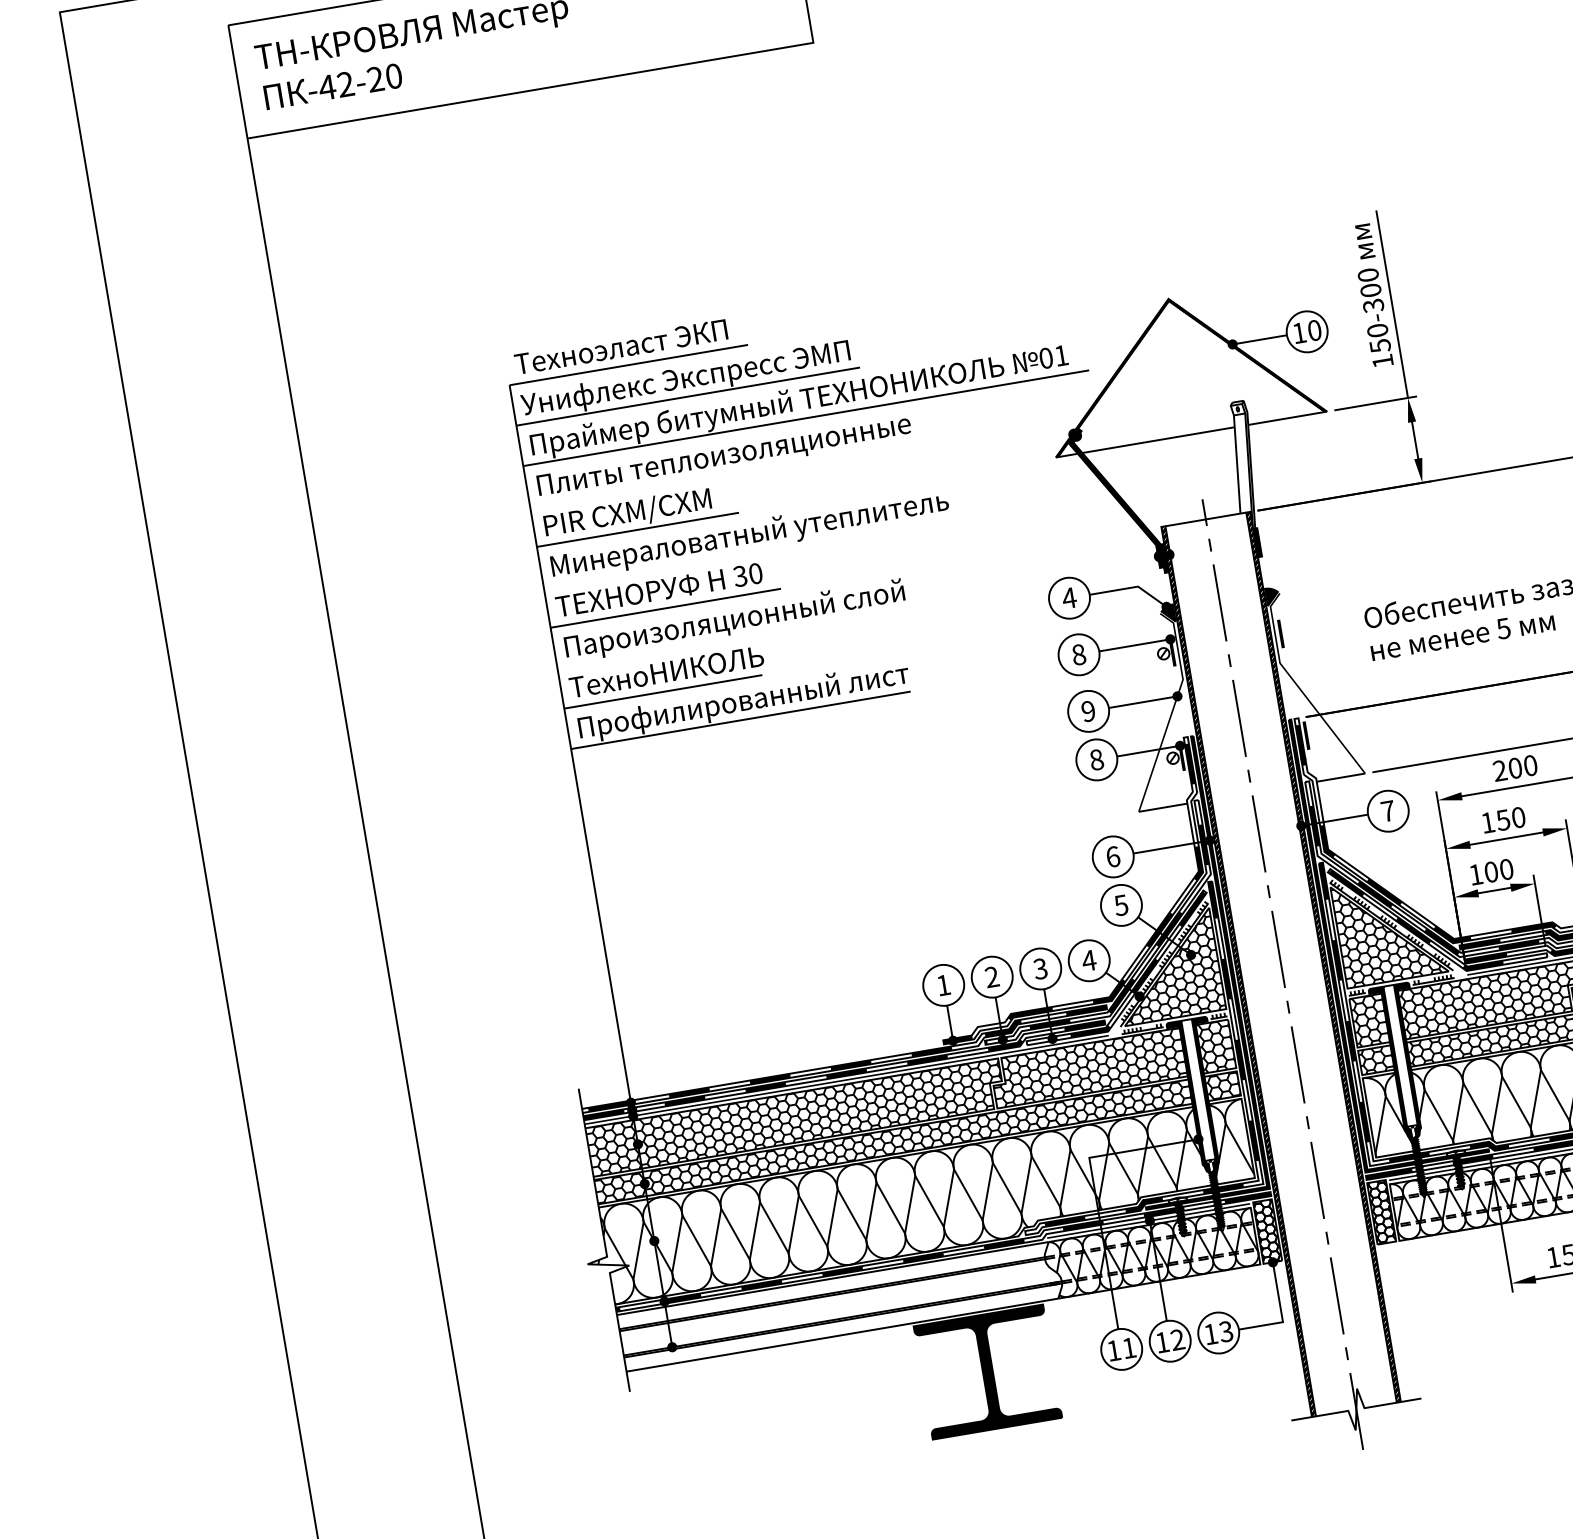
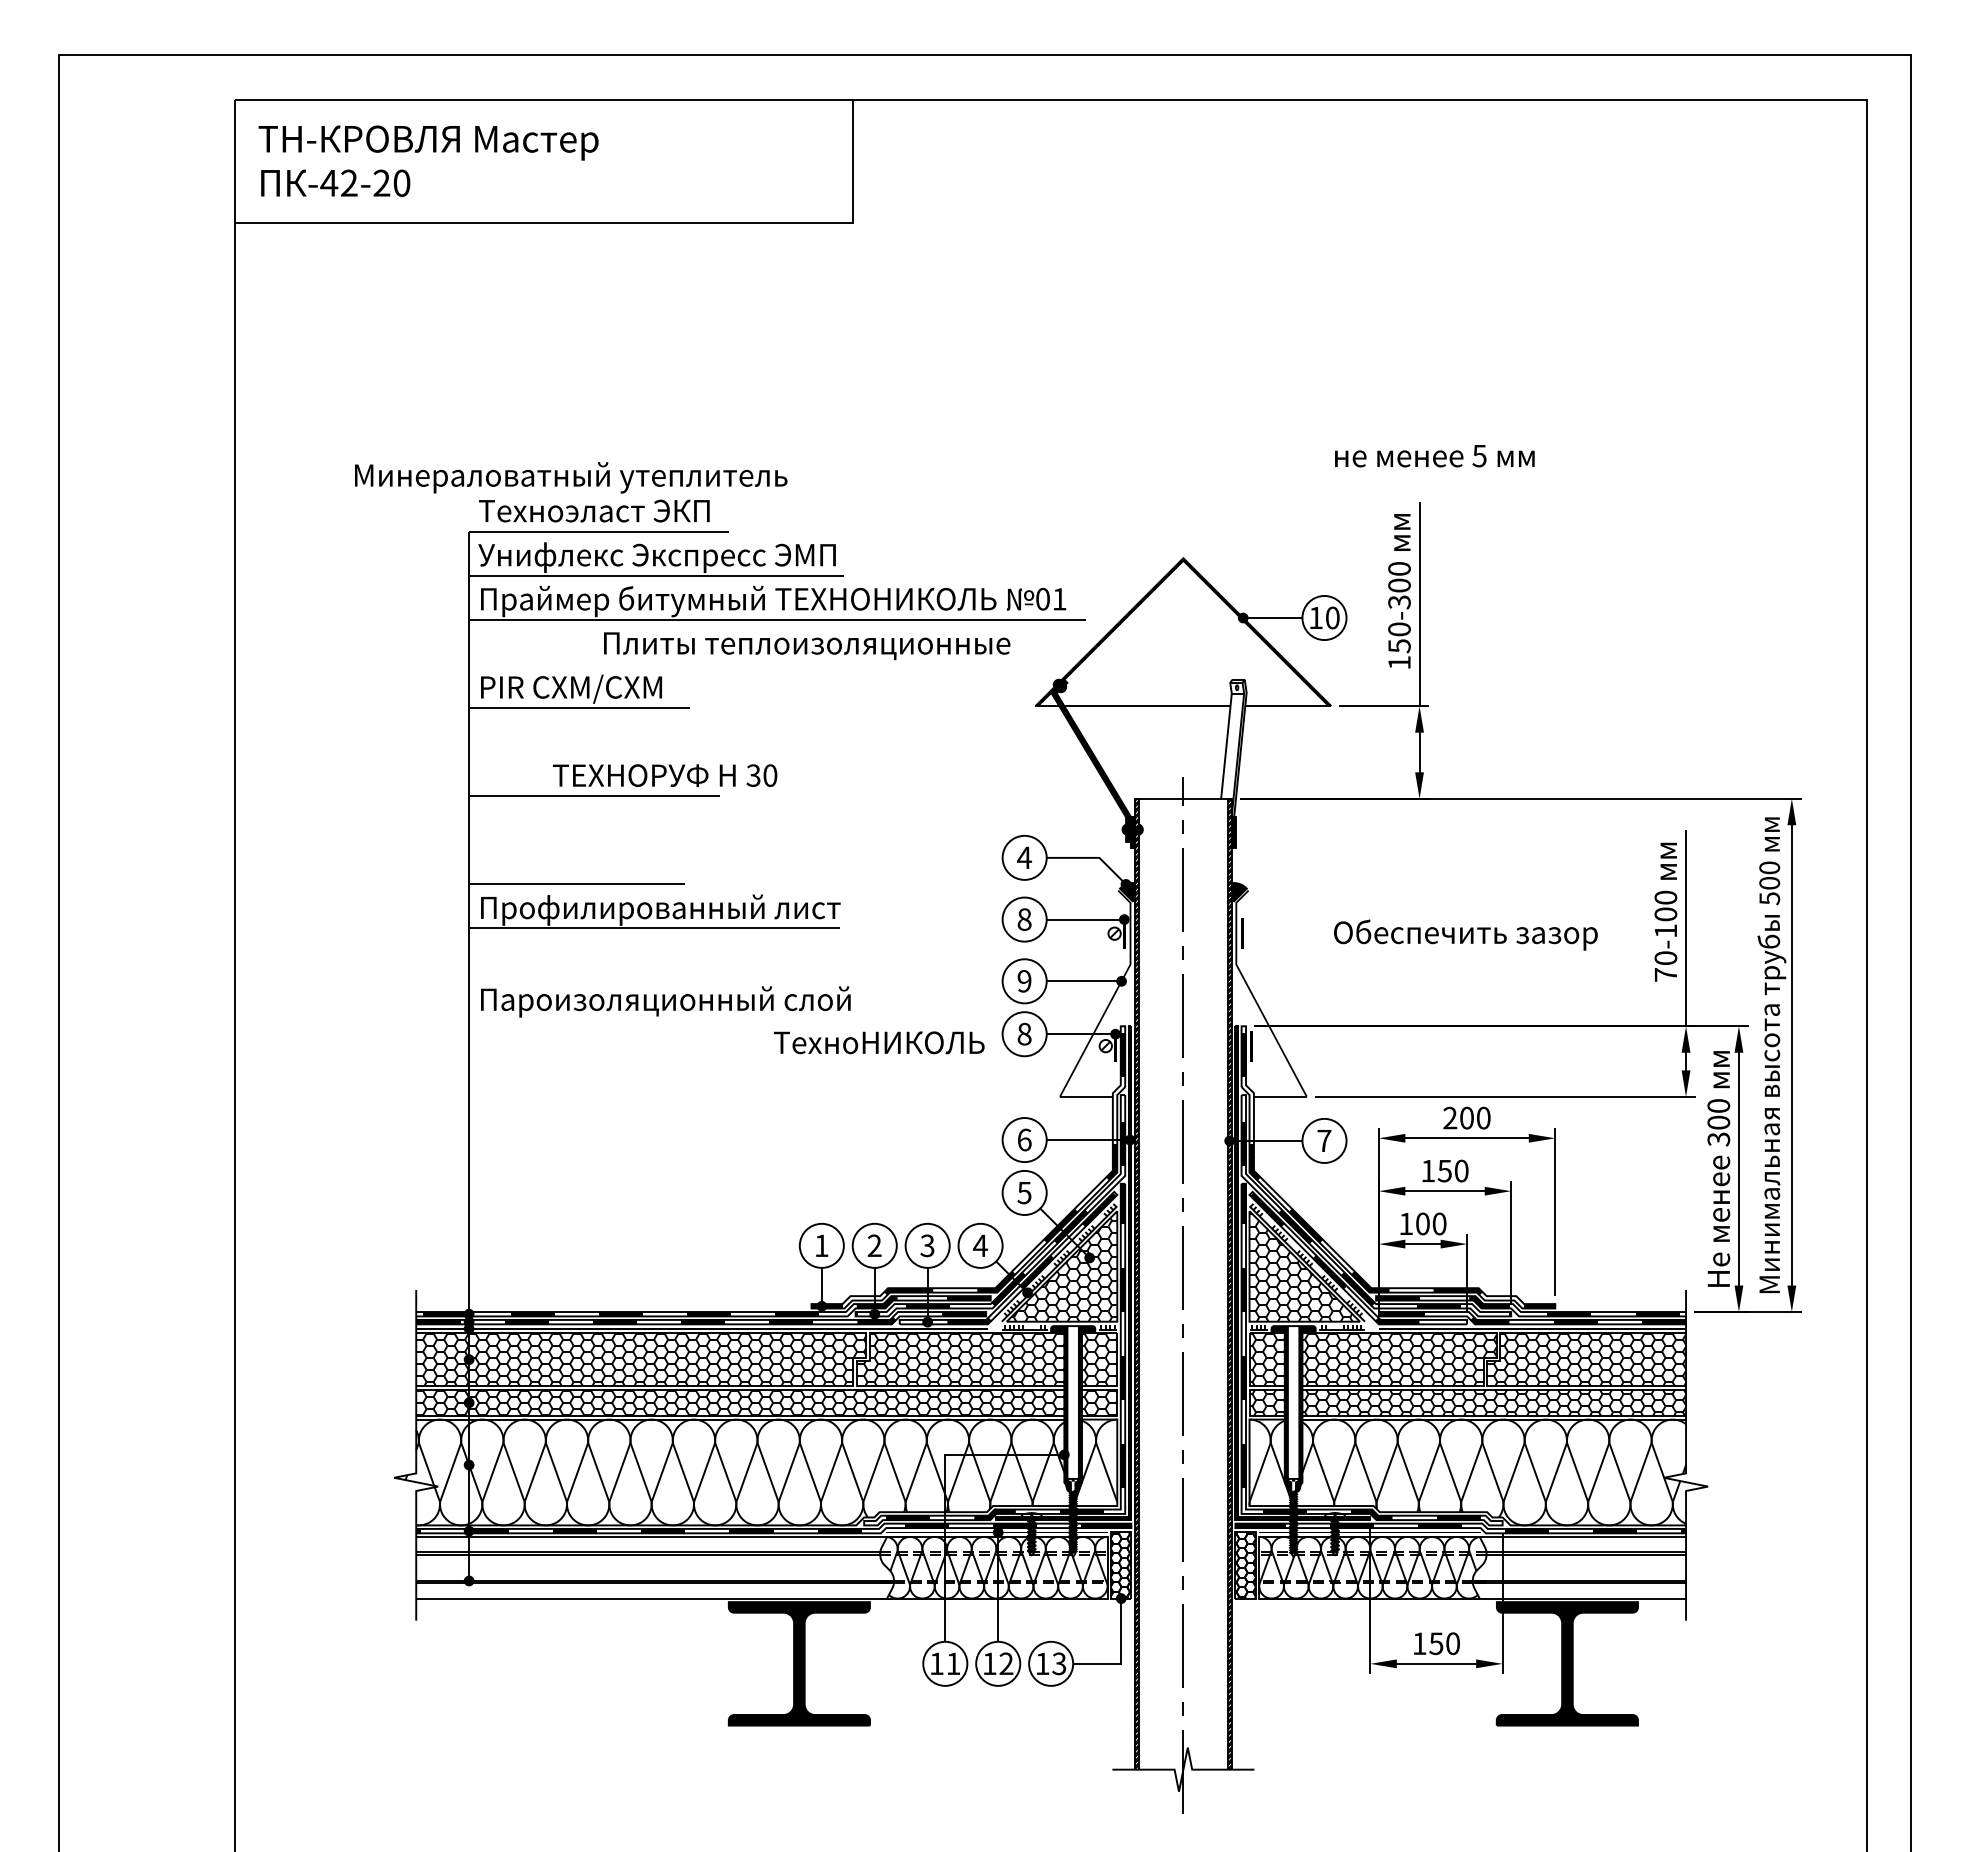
text: (724, 457) -> (807, 646), moved
text: (750, 534) -> (571, 477), moved
text: (659, 589) -> (665, 775), moved
text: (734, 620) -> (665, 1001), moved
text: (1462, 636) -> (1434, 456), moved
text: (666, 671) -> (879, 1042), moved

